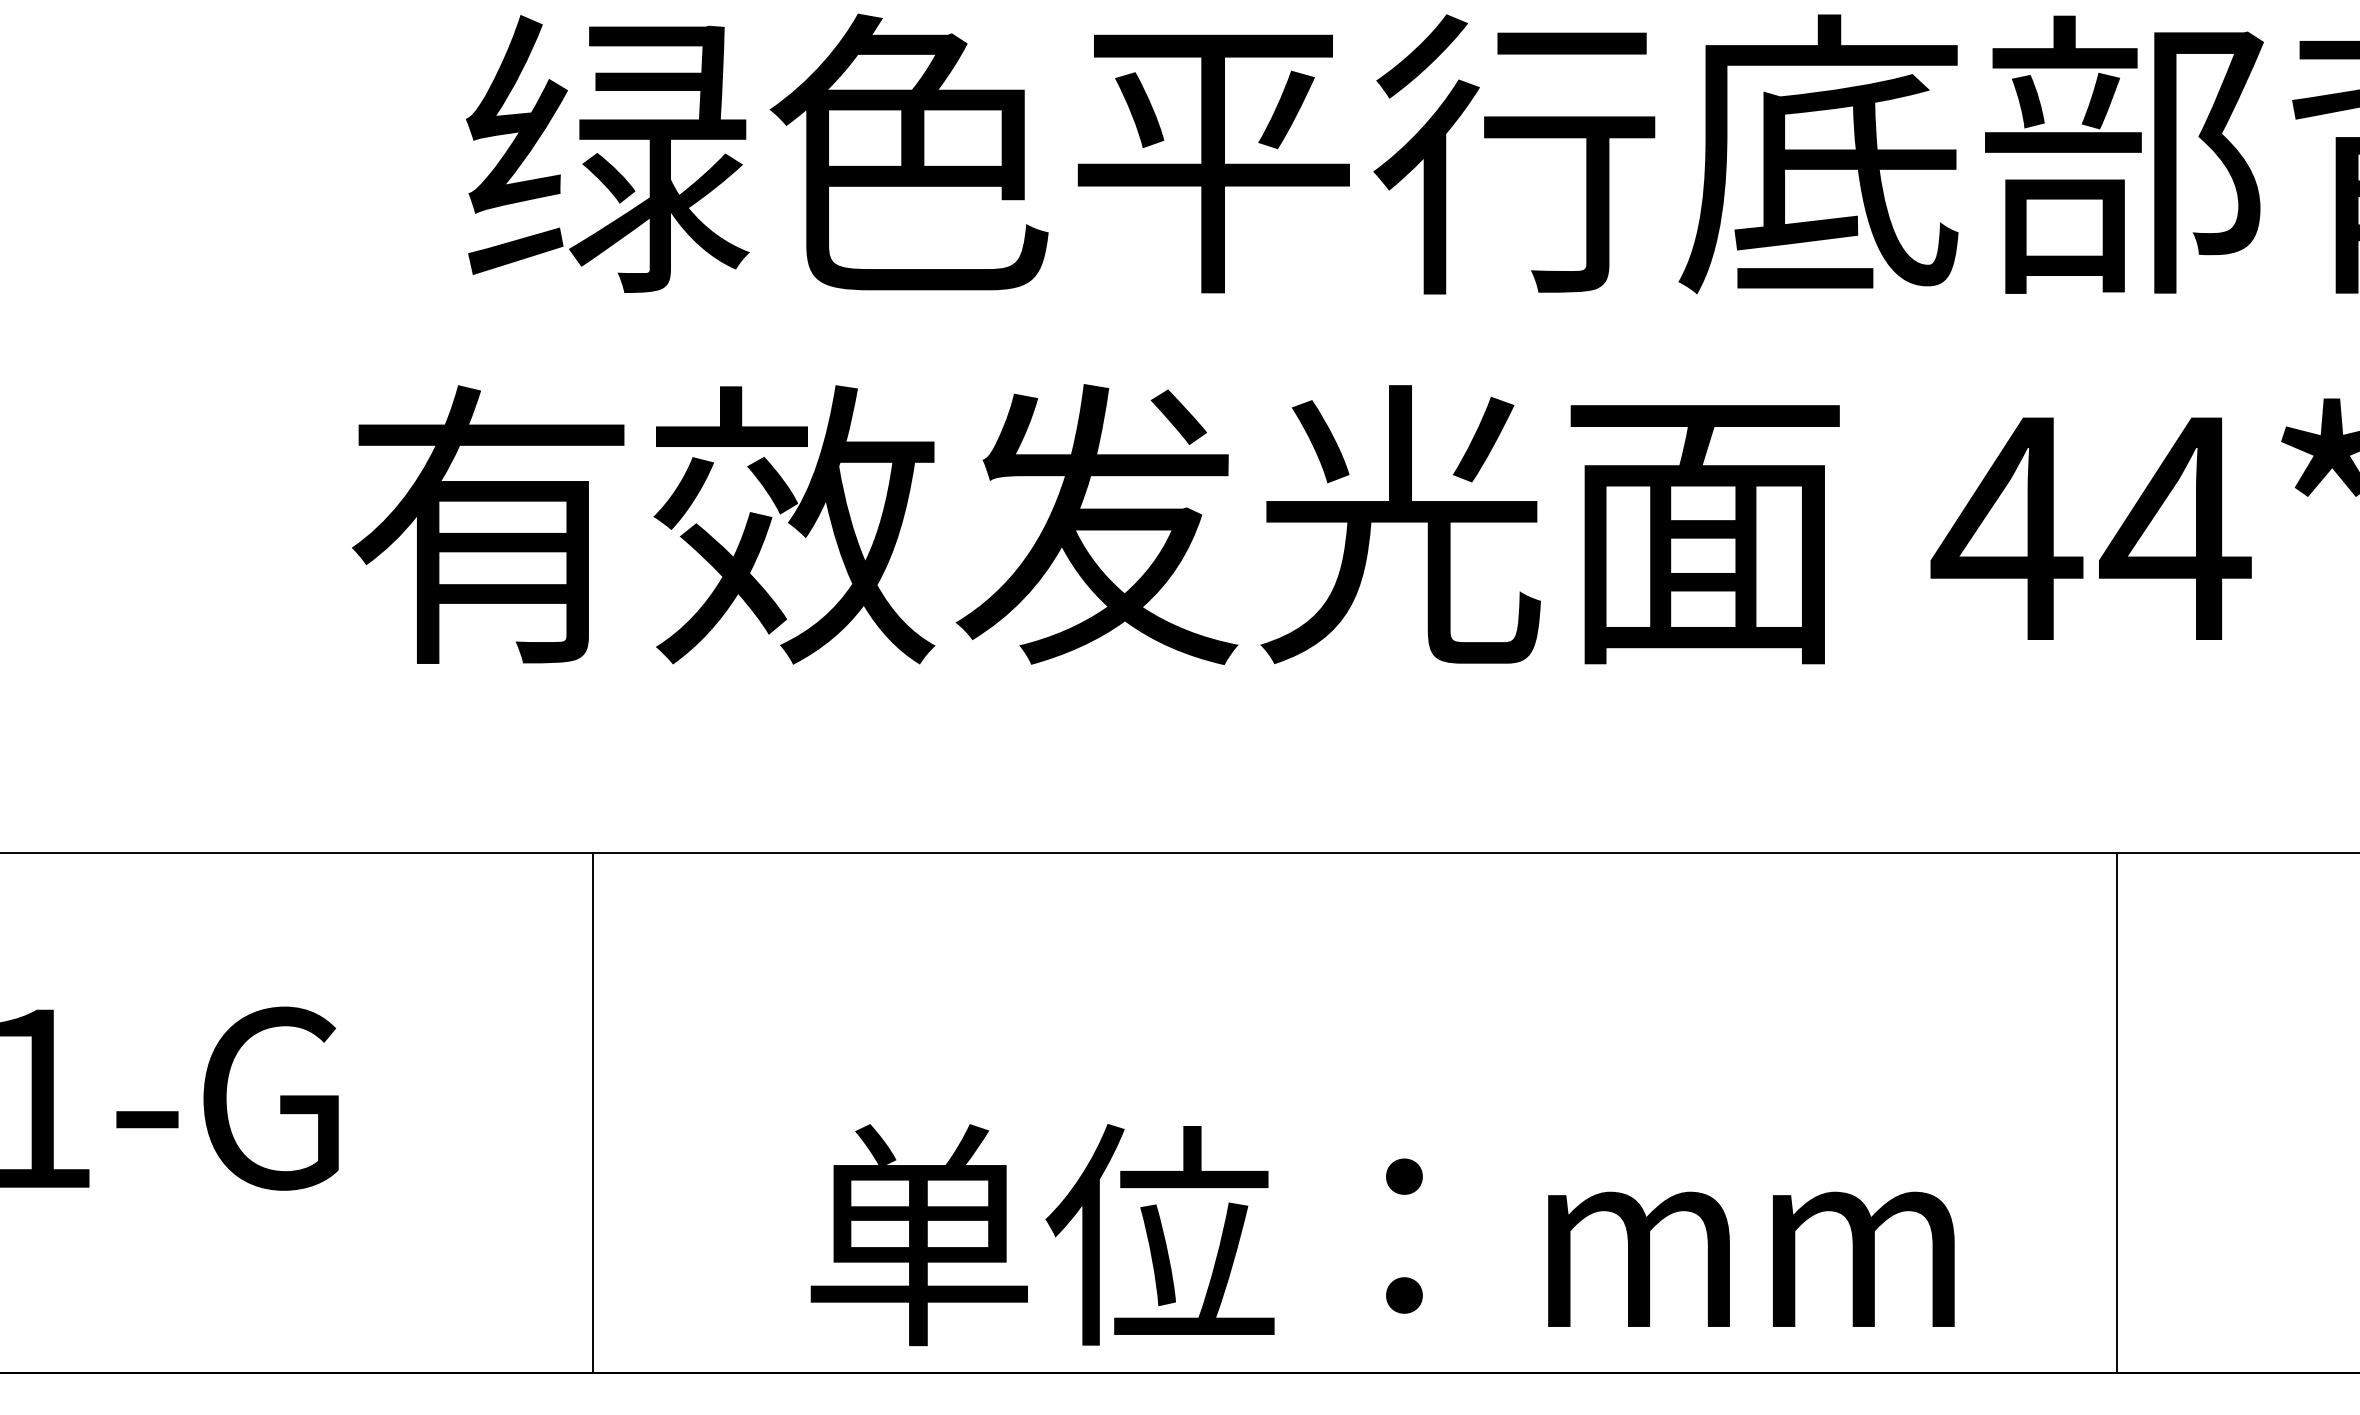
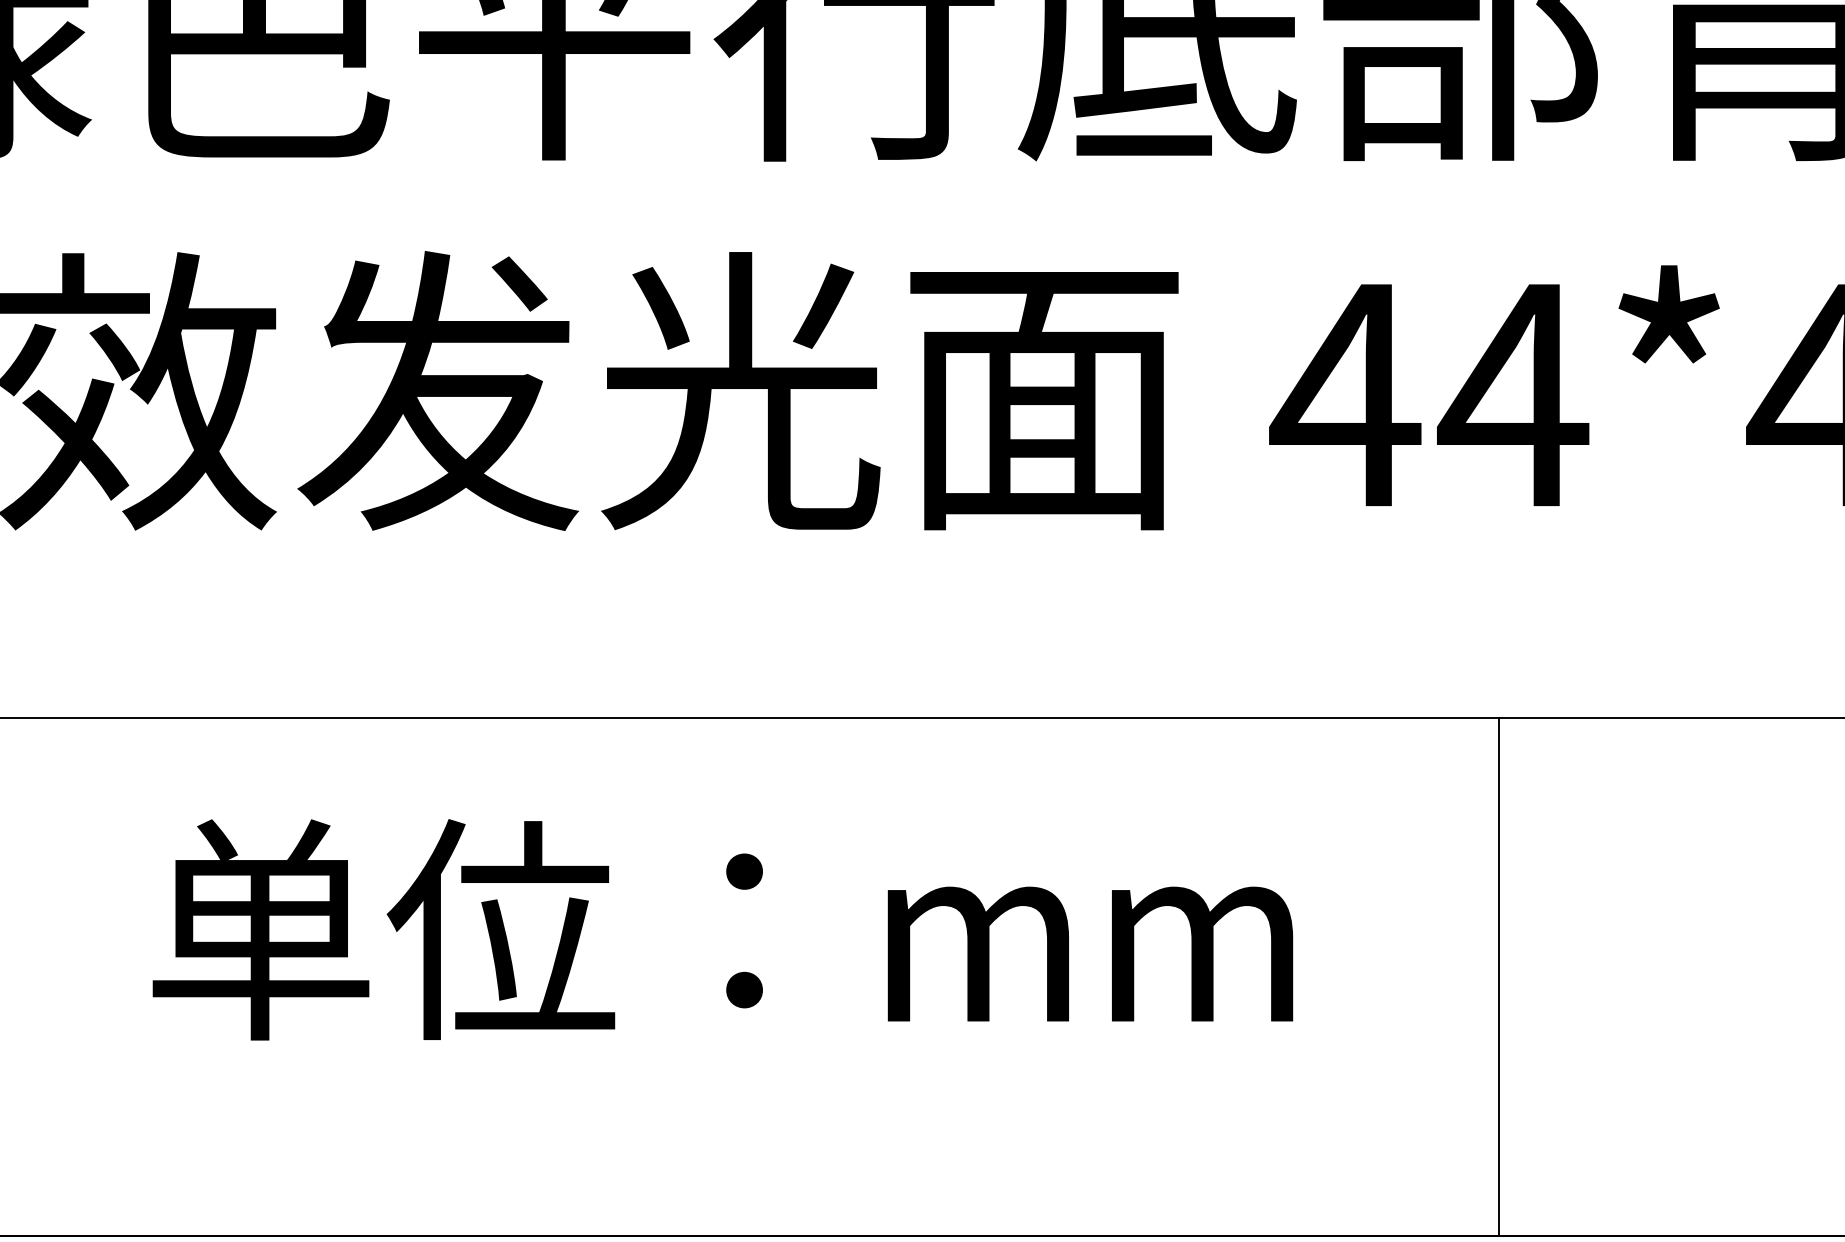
line: (2117, 1112) -> (1499, 977), moved
text: (1382, 1235) -> (722, 930), moved

